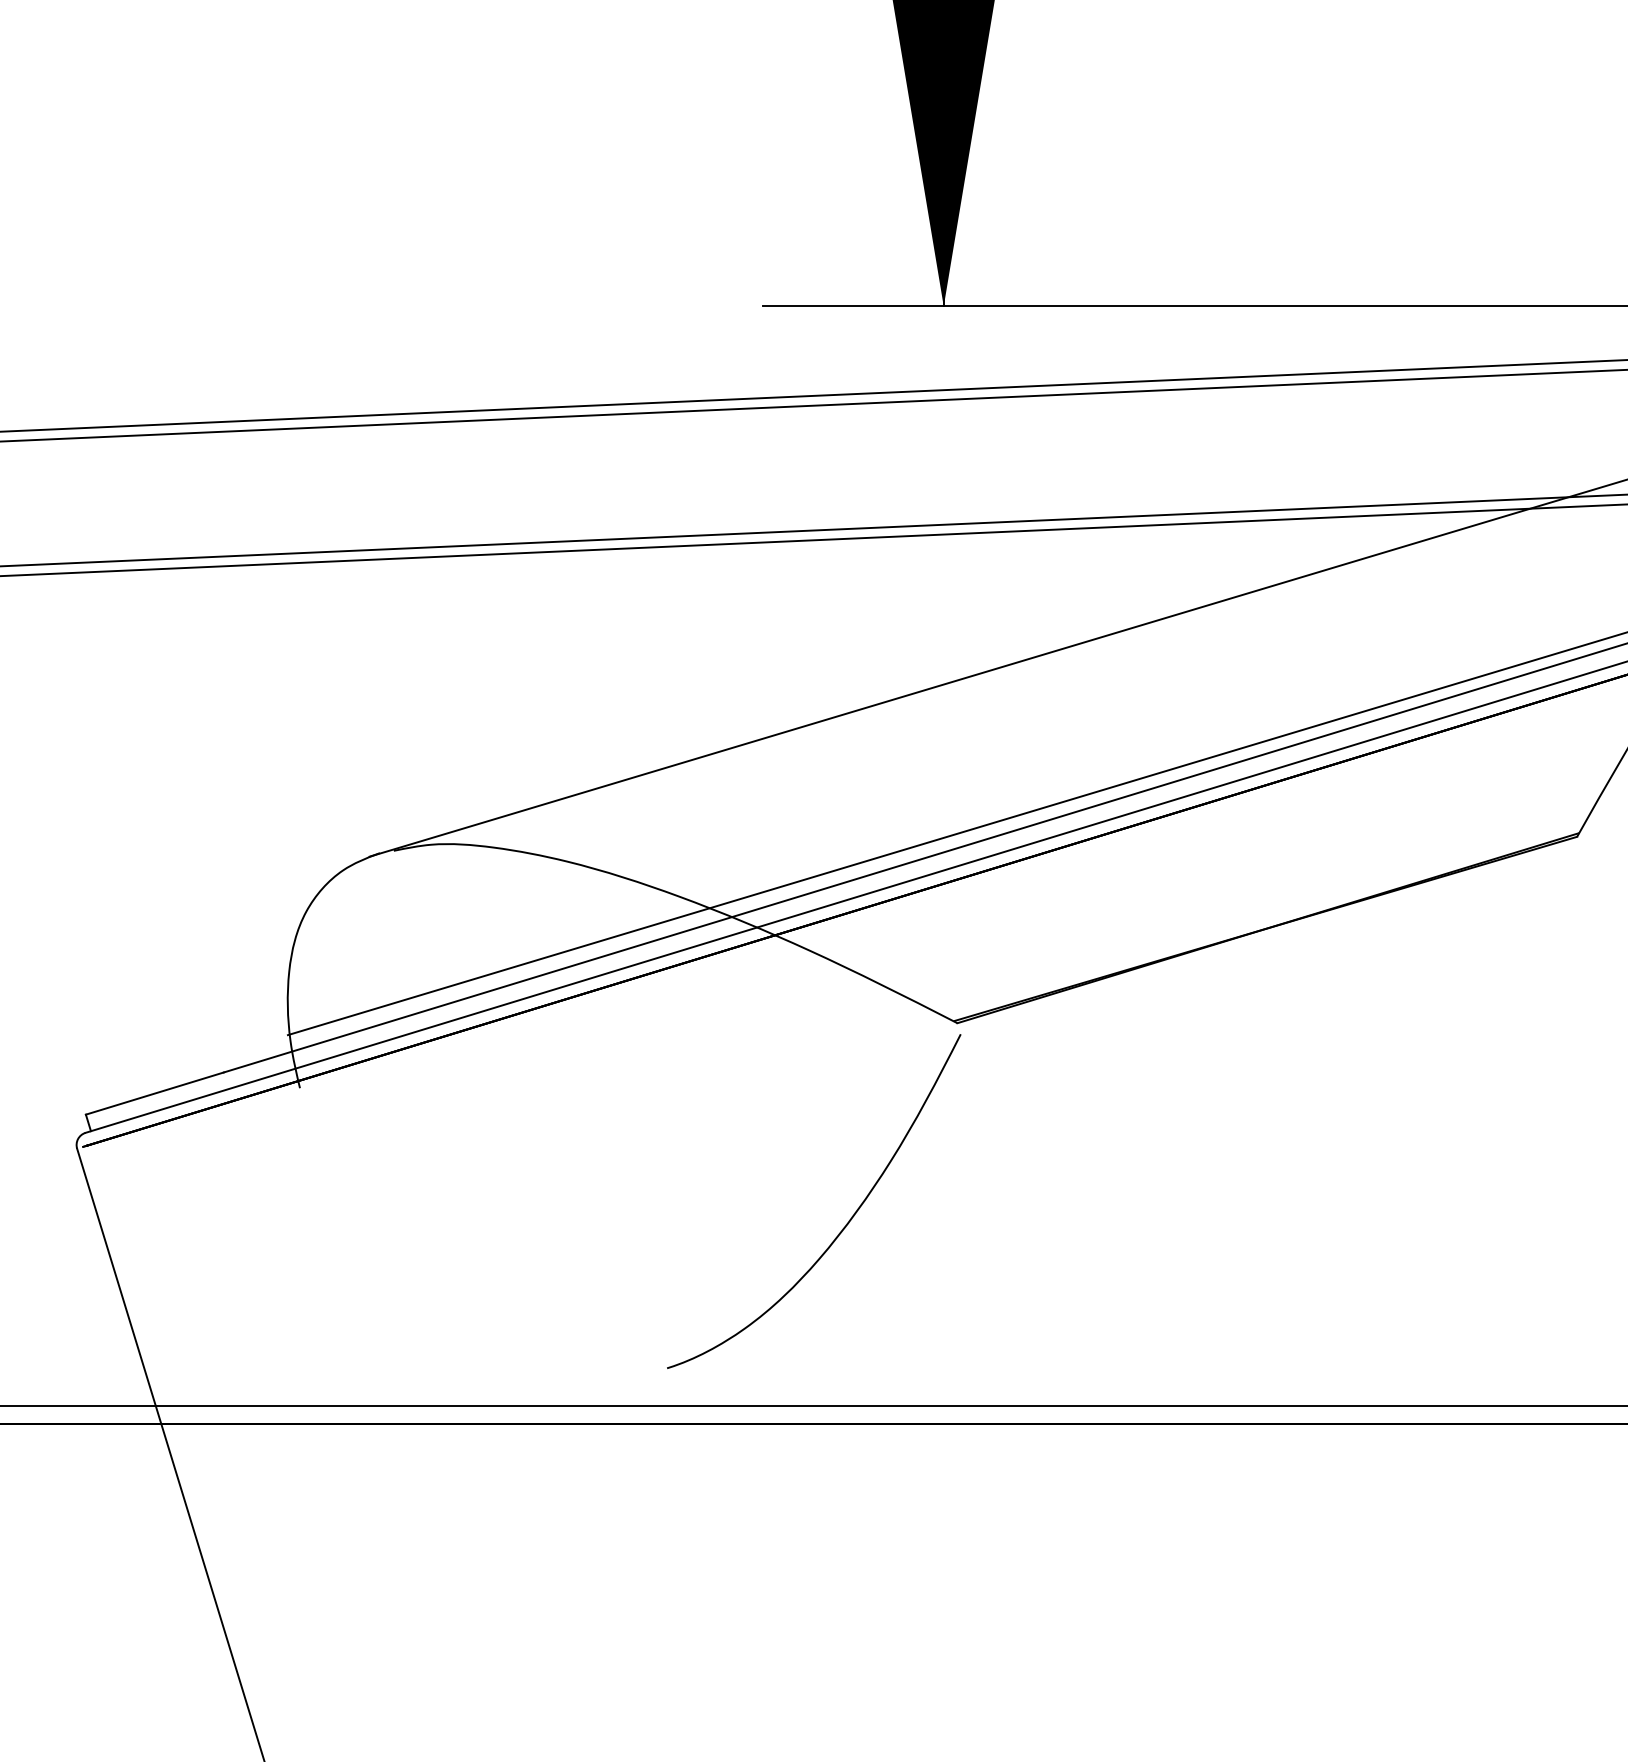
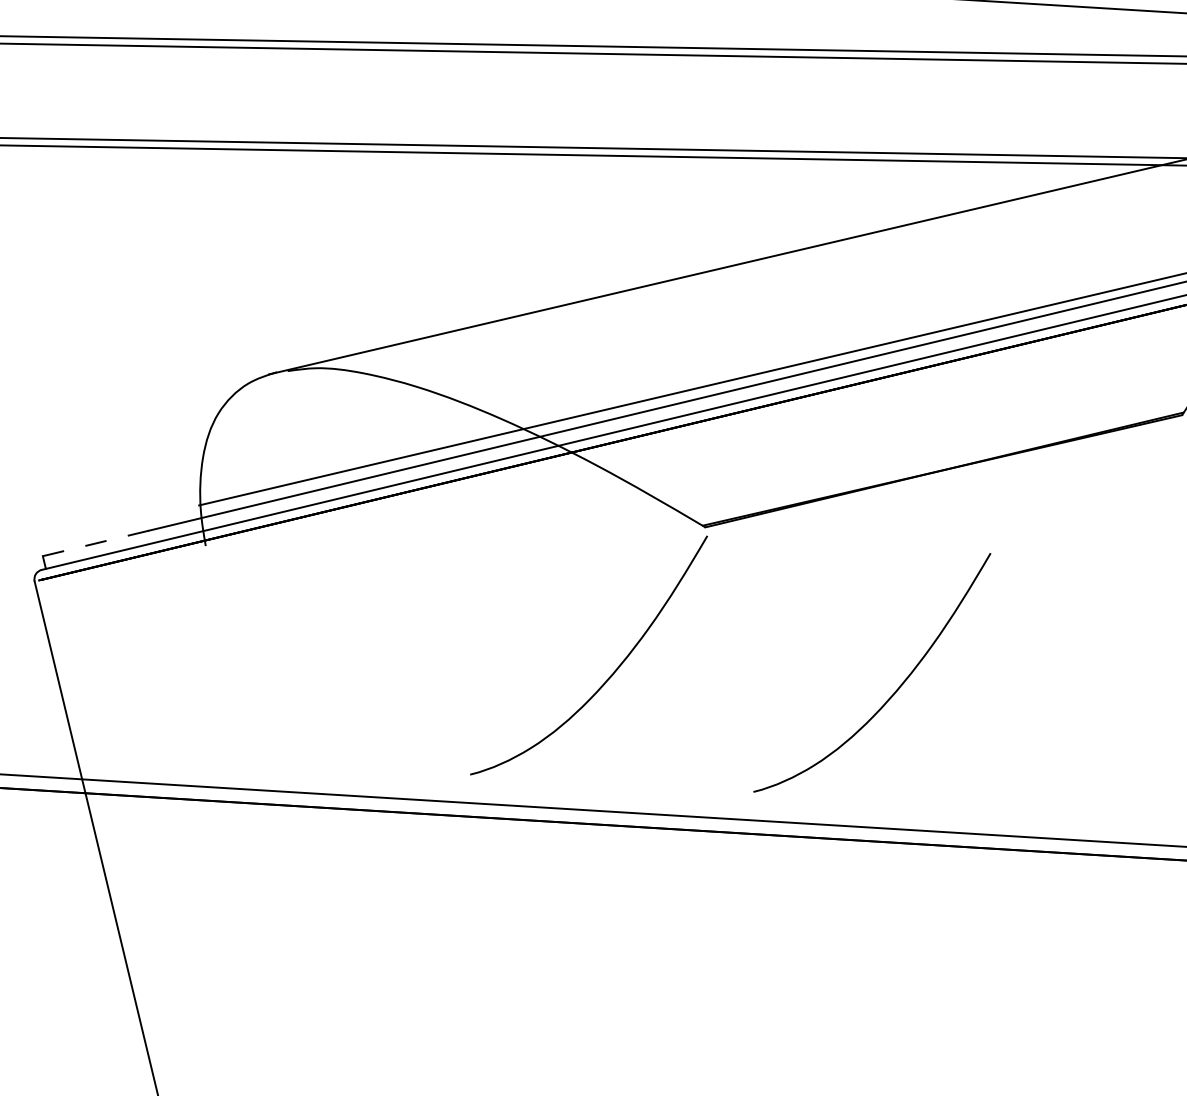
line: (154, 1093) -> (95, 543), solid -> dashed
curve: (1221, 1223) -> (895, 690), added

